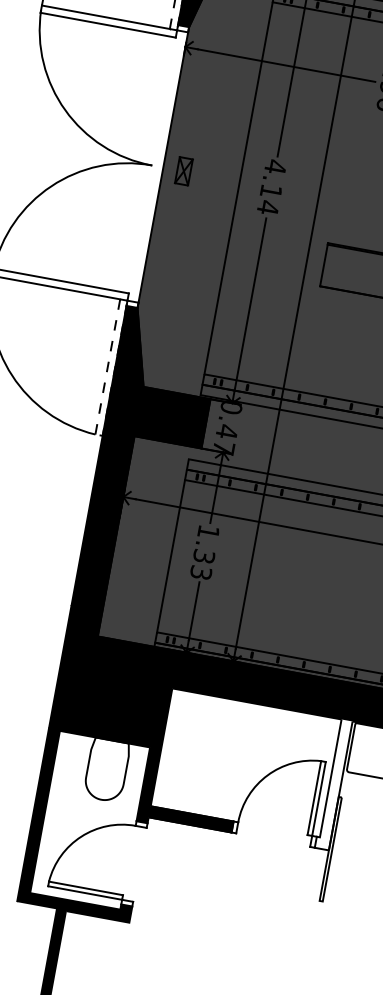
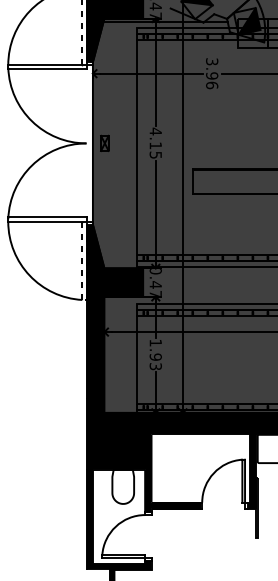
text: (267, 206) -> (155, 154), 4.14 -> 4.15
text: (203, 555) -> (155, 356), 1.33 -> 1.93
fill: (333, 784) -> (251, 471), added

